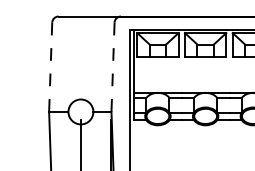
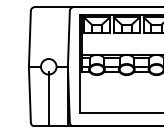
line: (50, 66) -> (29, 38), dashed -> solid
line: (112, 66) -> (68, 38), dashed -> solid

